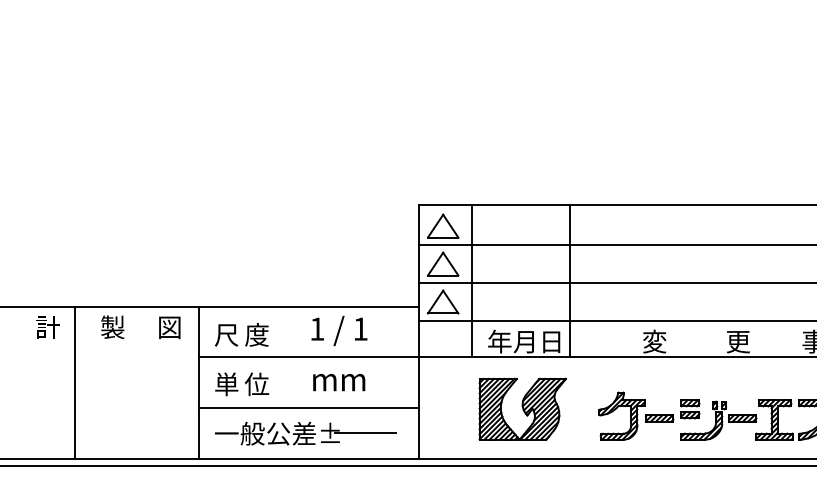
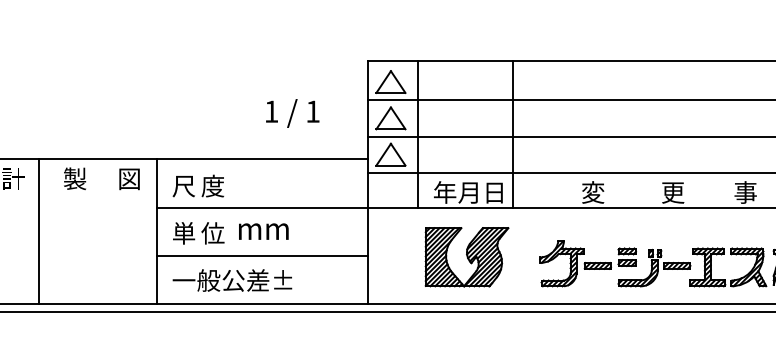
text: (339, 331) -> (292, 113), moved
text: (339, 382) -> (264, 231), moved
line: (365, 433) -> (316, 280), removed

